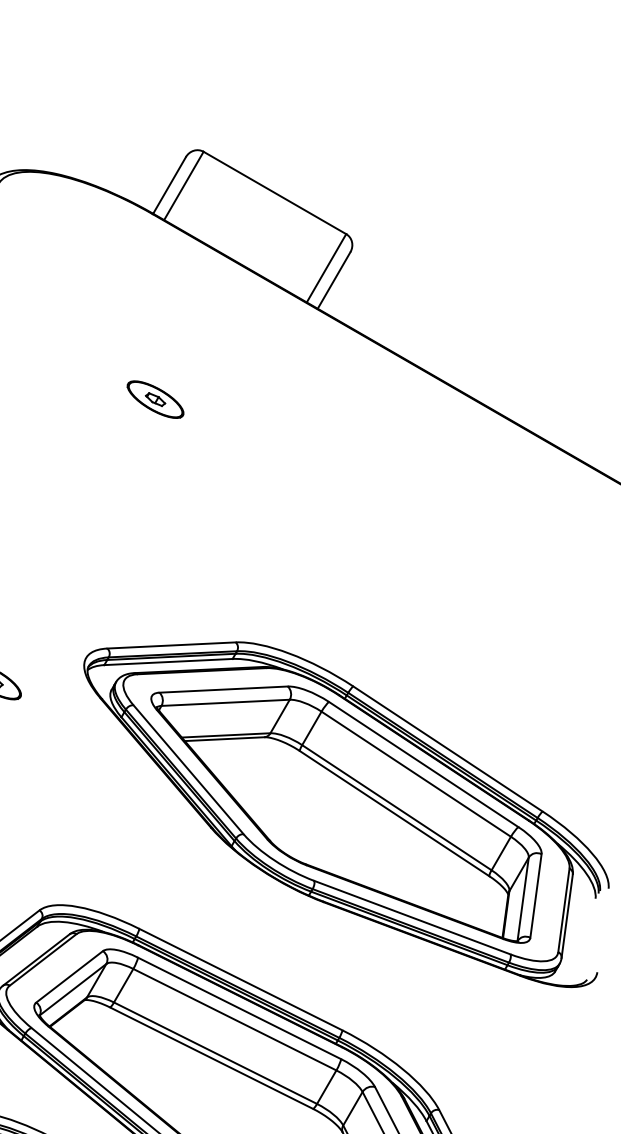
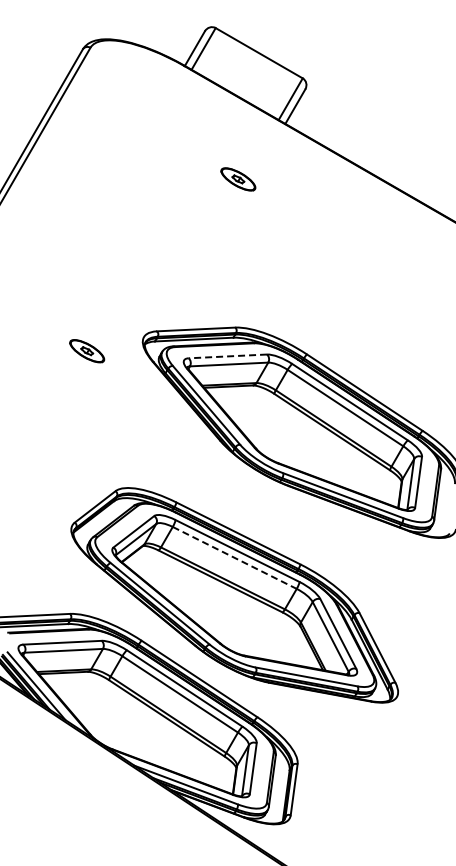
part: (155, 399) -> (238, 179), moved
line: (222, 689) -> (227, 356), solid -> dashed
line: (236, 1020) -> (235, 558), solid -> dashed

